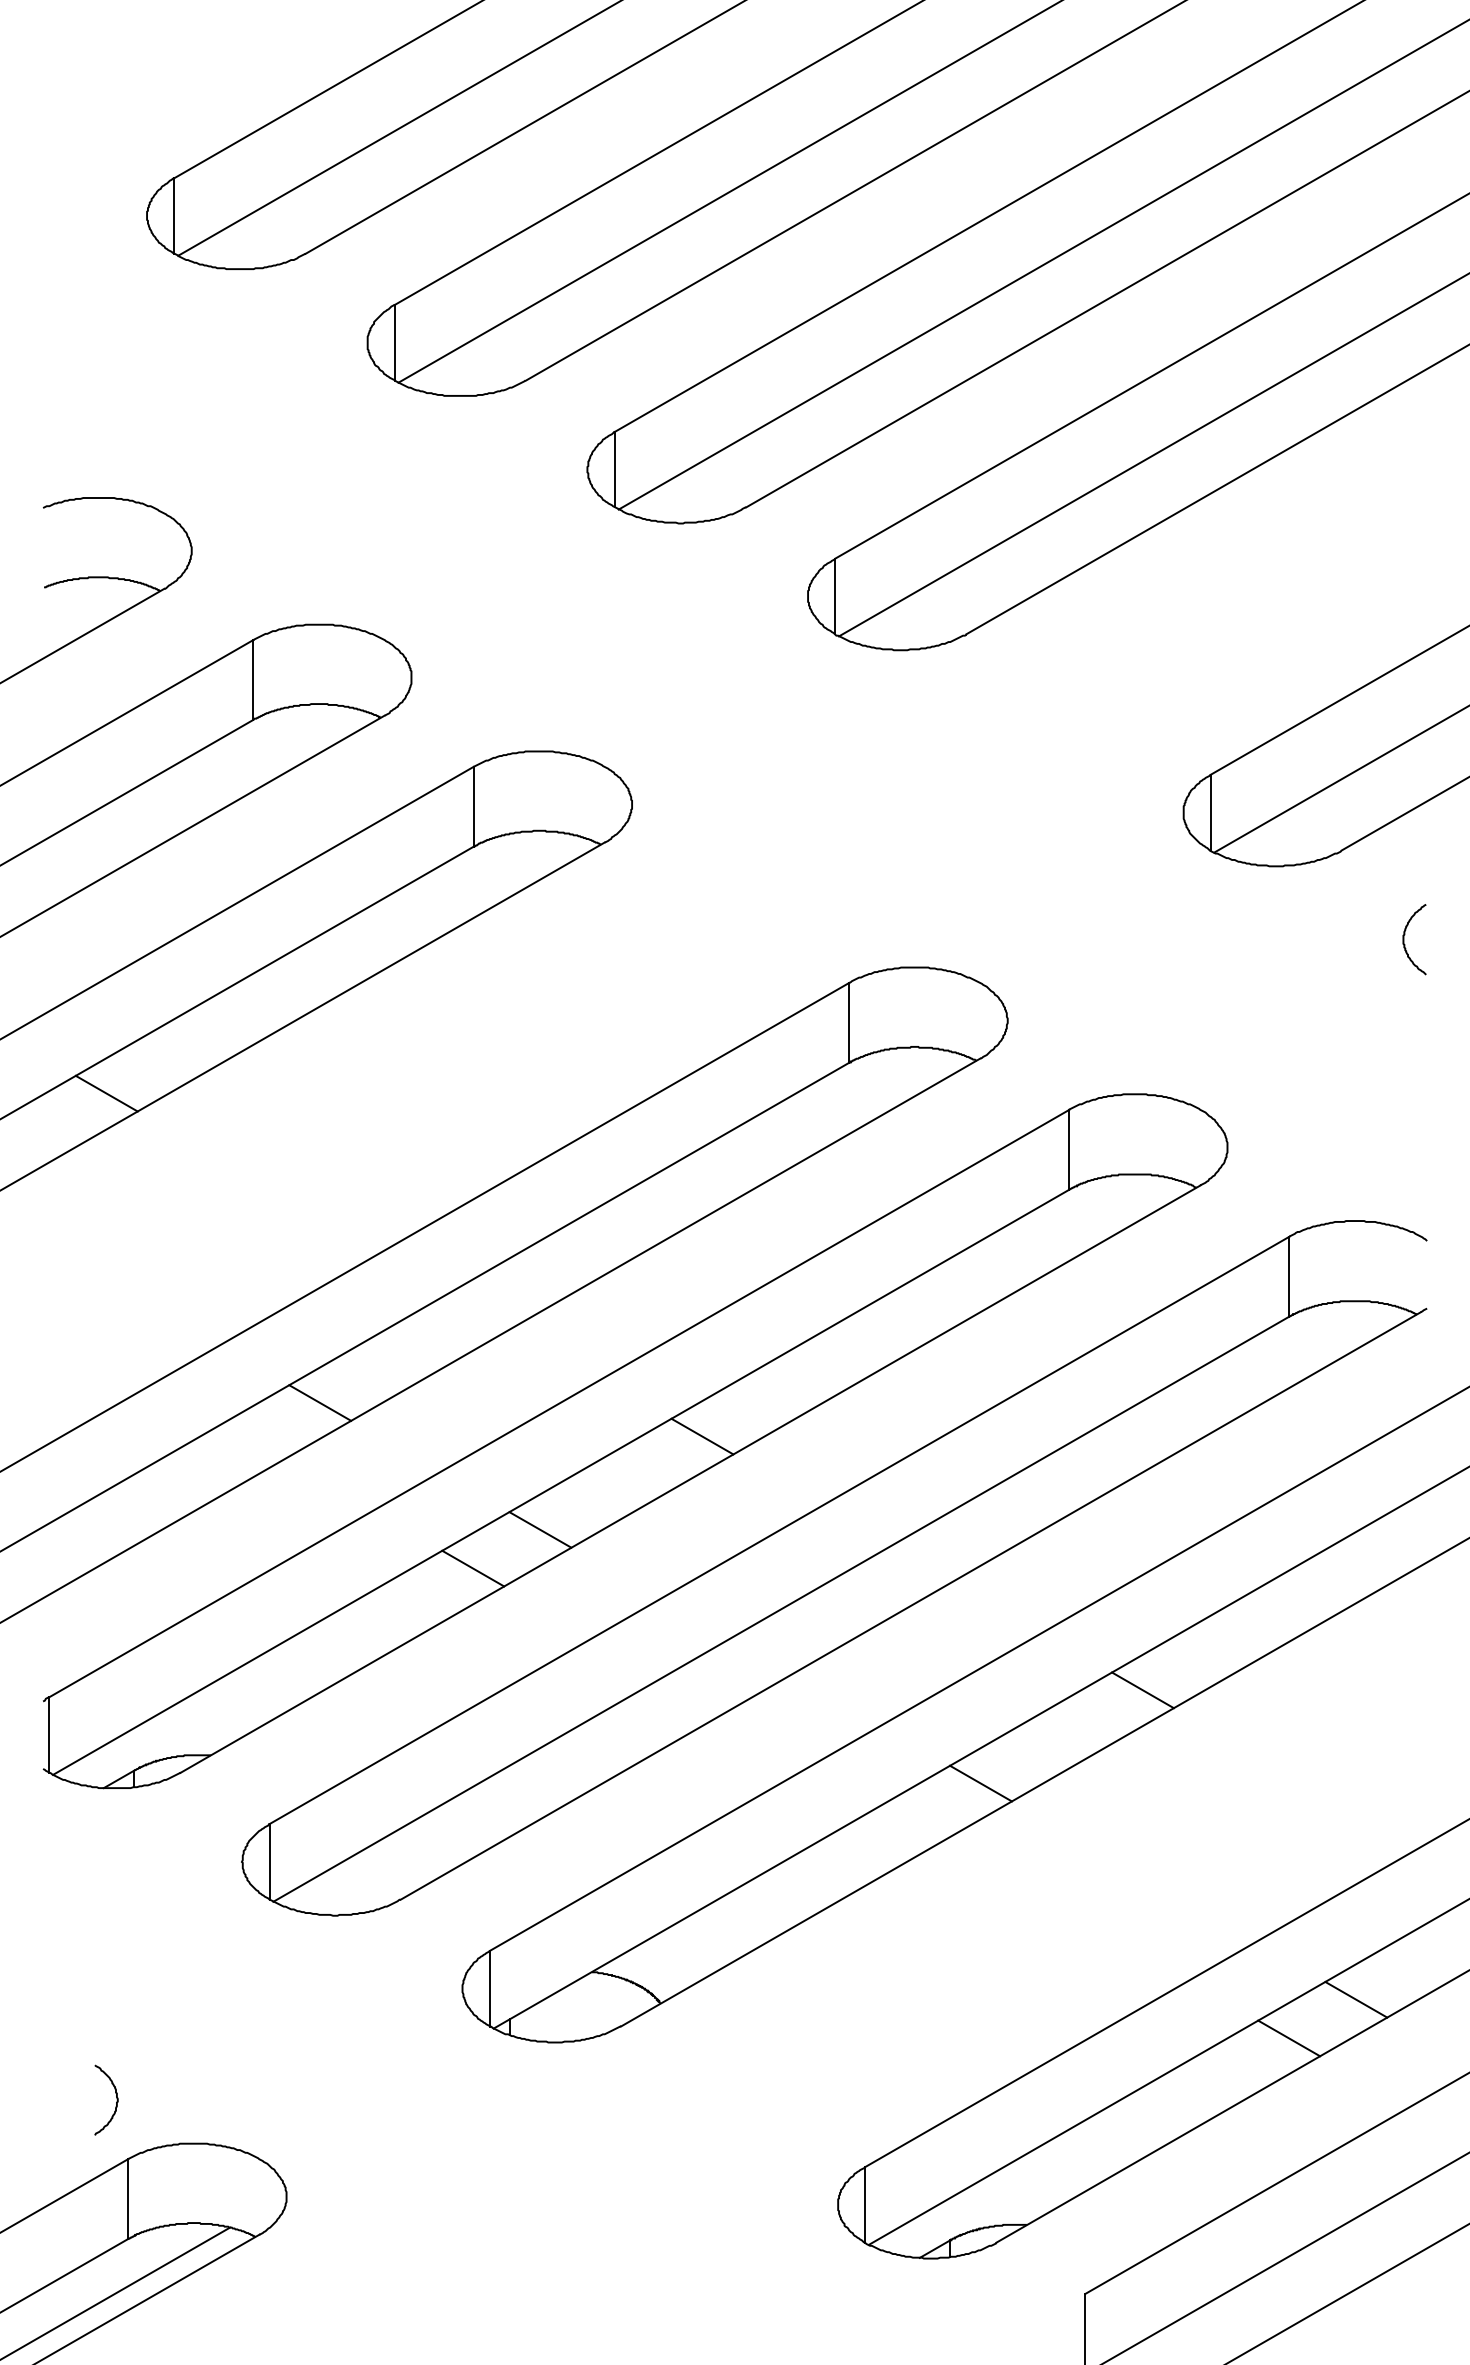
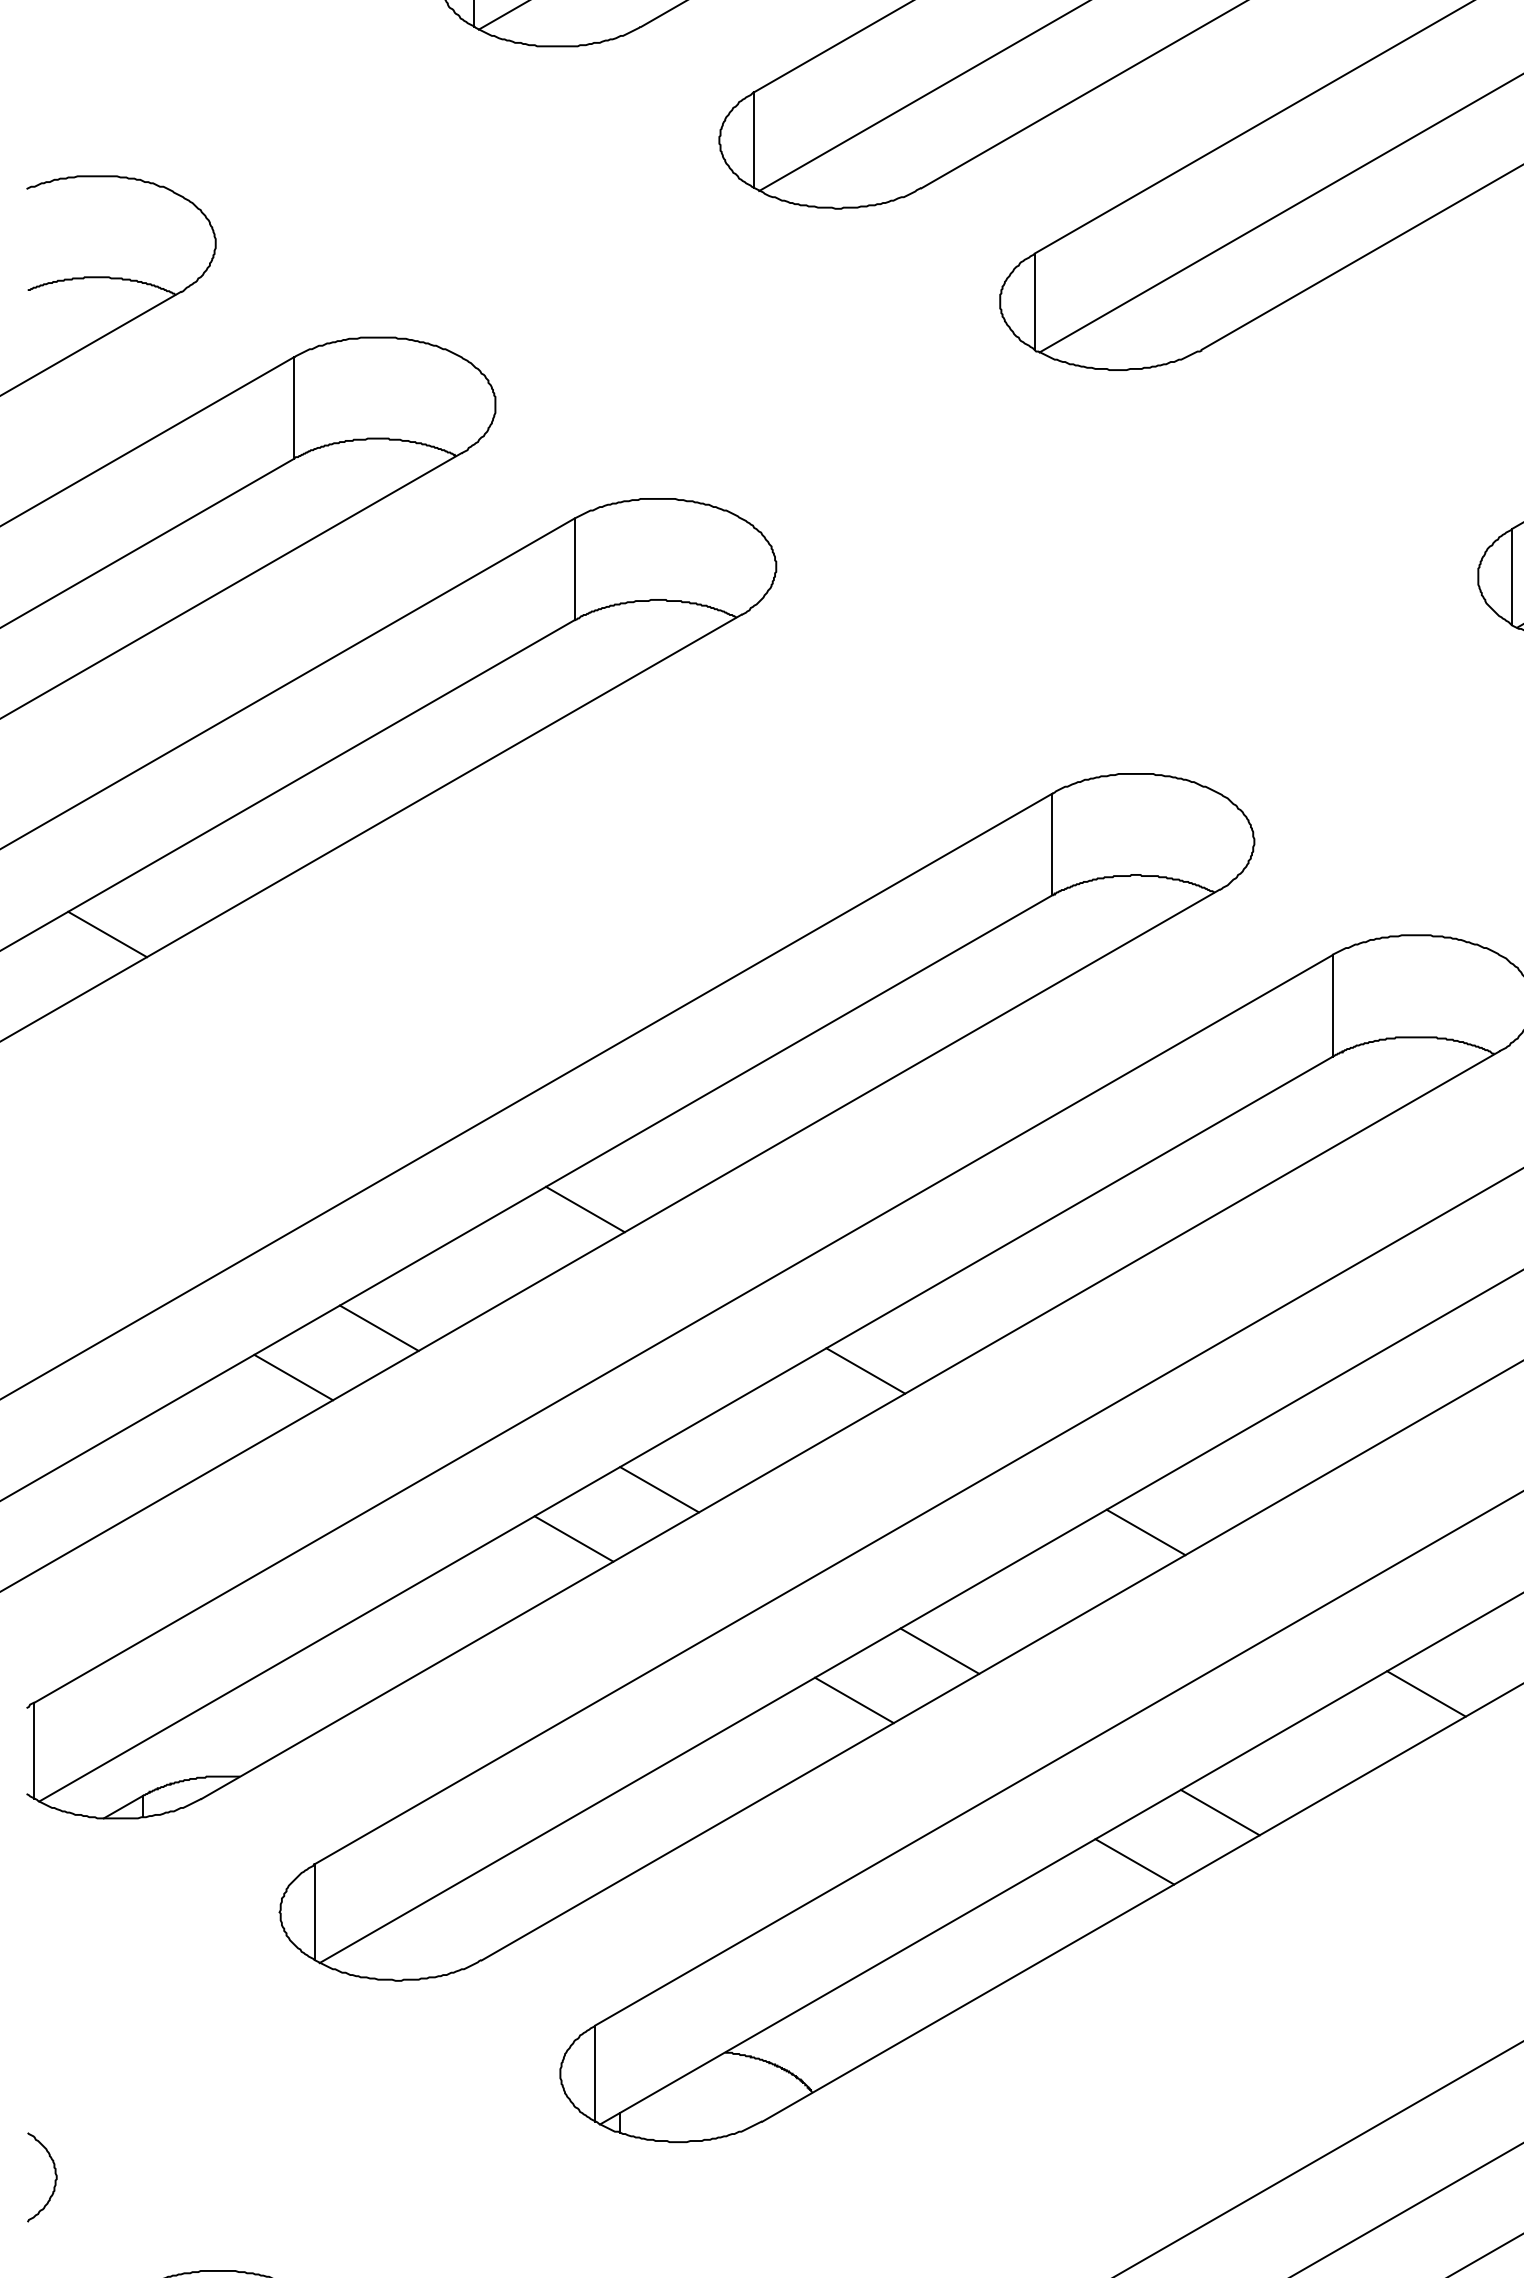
line: (482, 1309) -> (585, 1209), added
line: (252, 1441) -> (293, 1377), added
line: (922, 1563) -> (1145, 1532), added
line: (760, 1656) -> (939, 1650), added
line: (693, 1695) -> (854, 1700), added
line: (913, 1822) -> (1134, 1862), added
curve: (116, 2099) -> (55, 2176), moved

